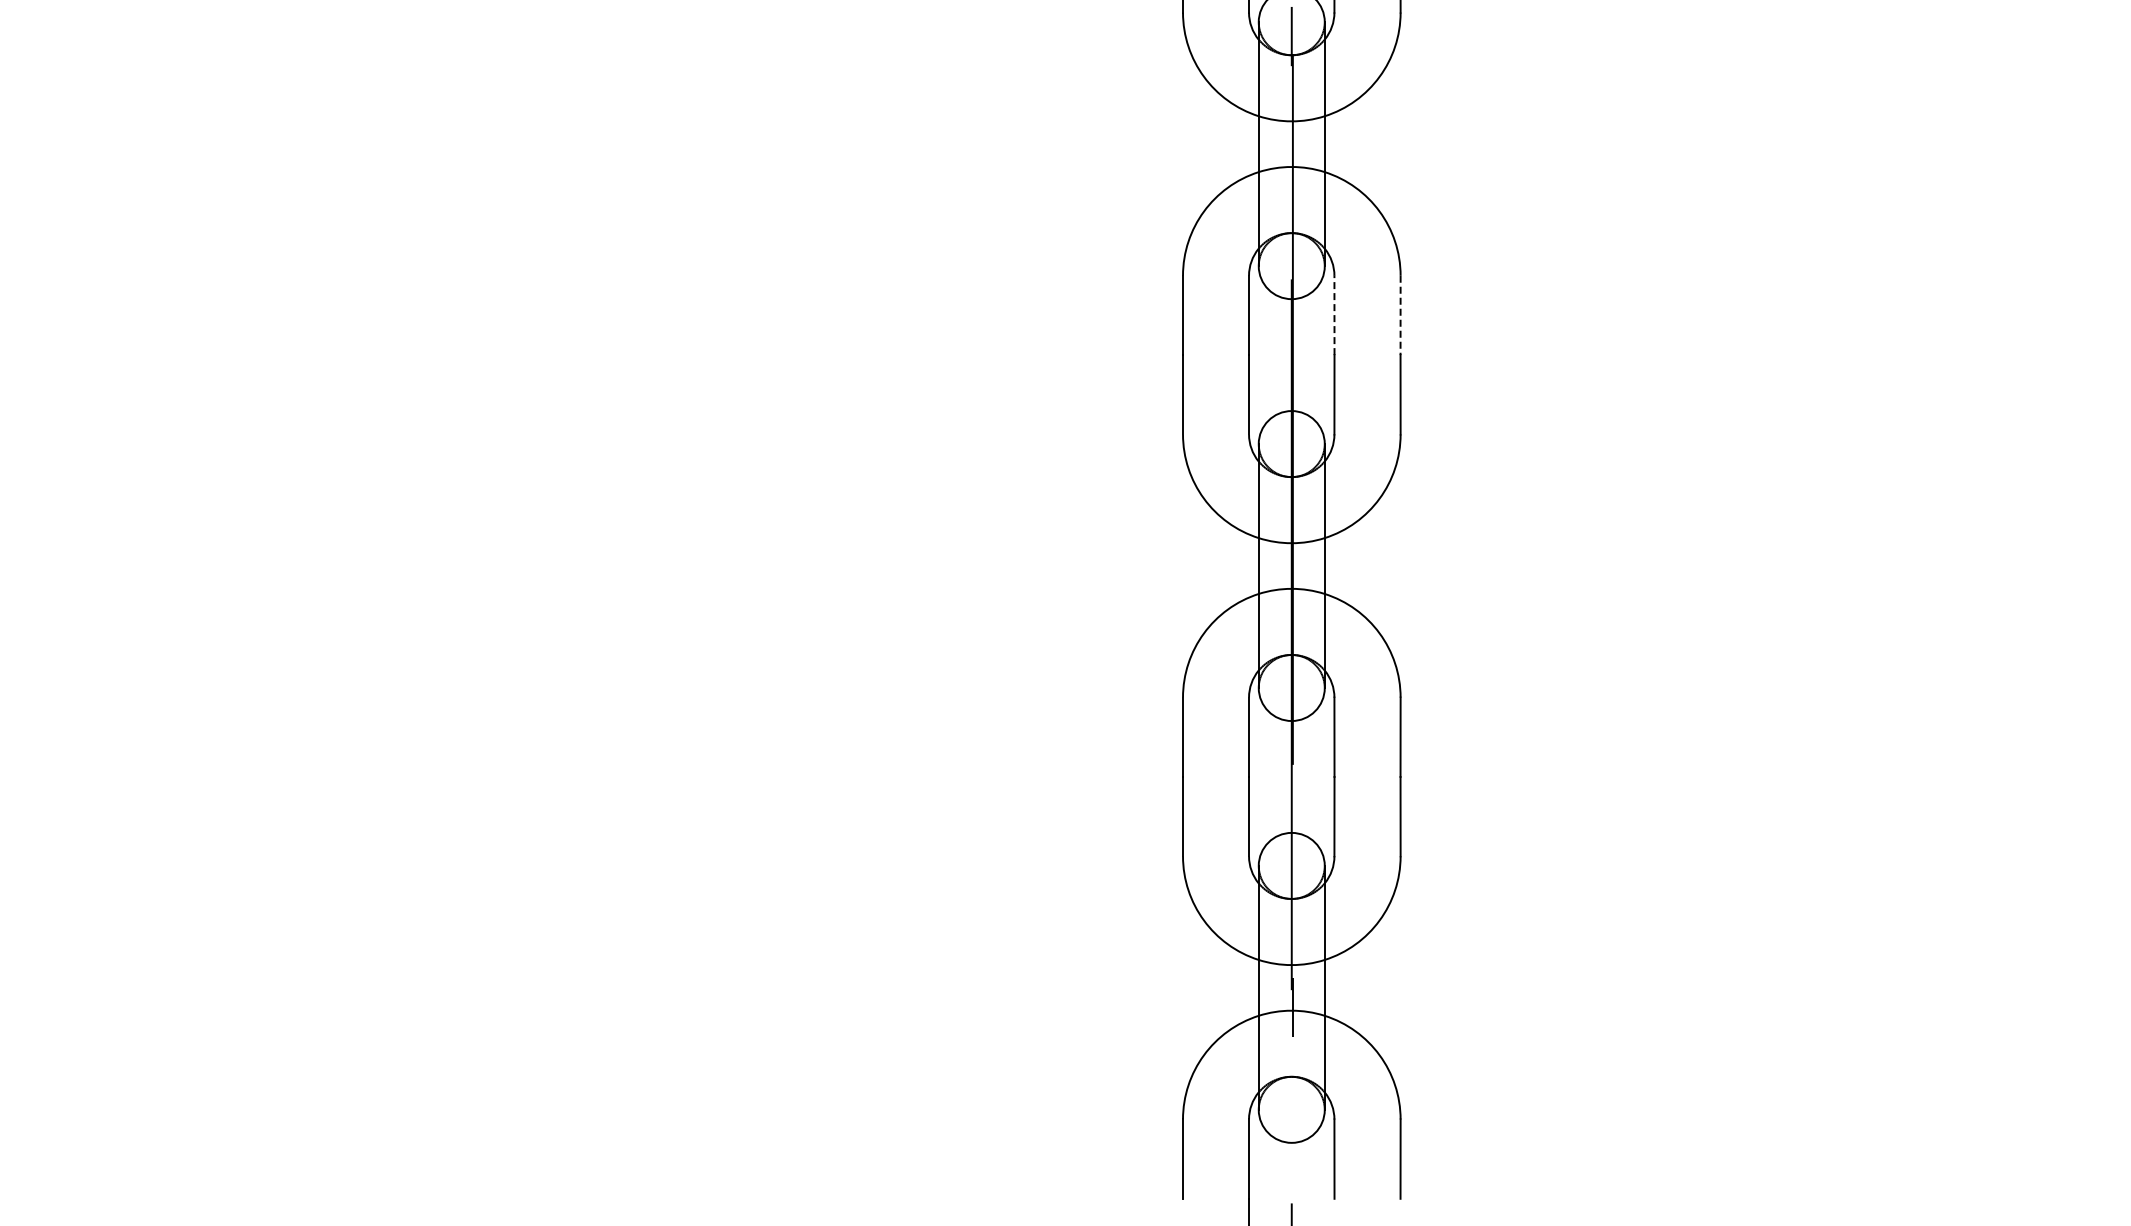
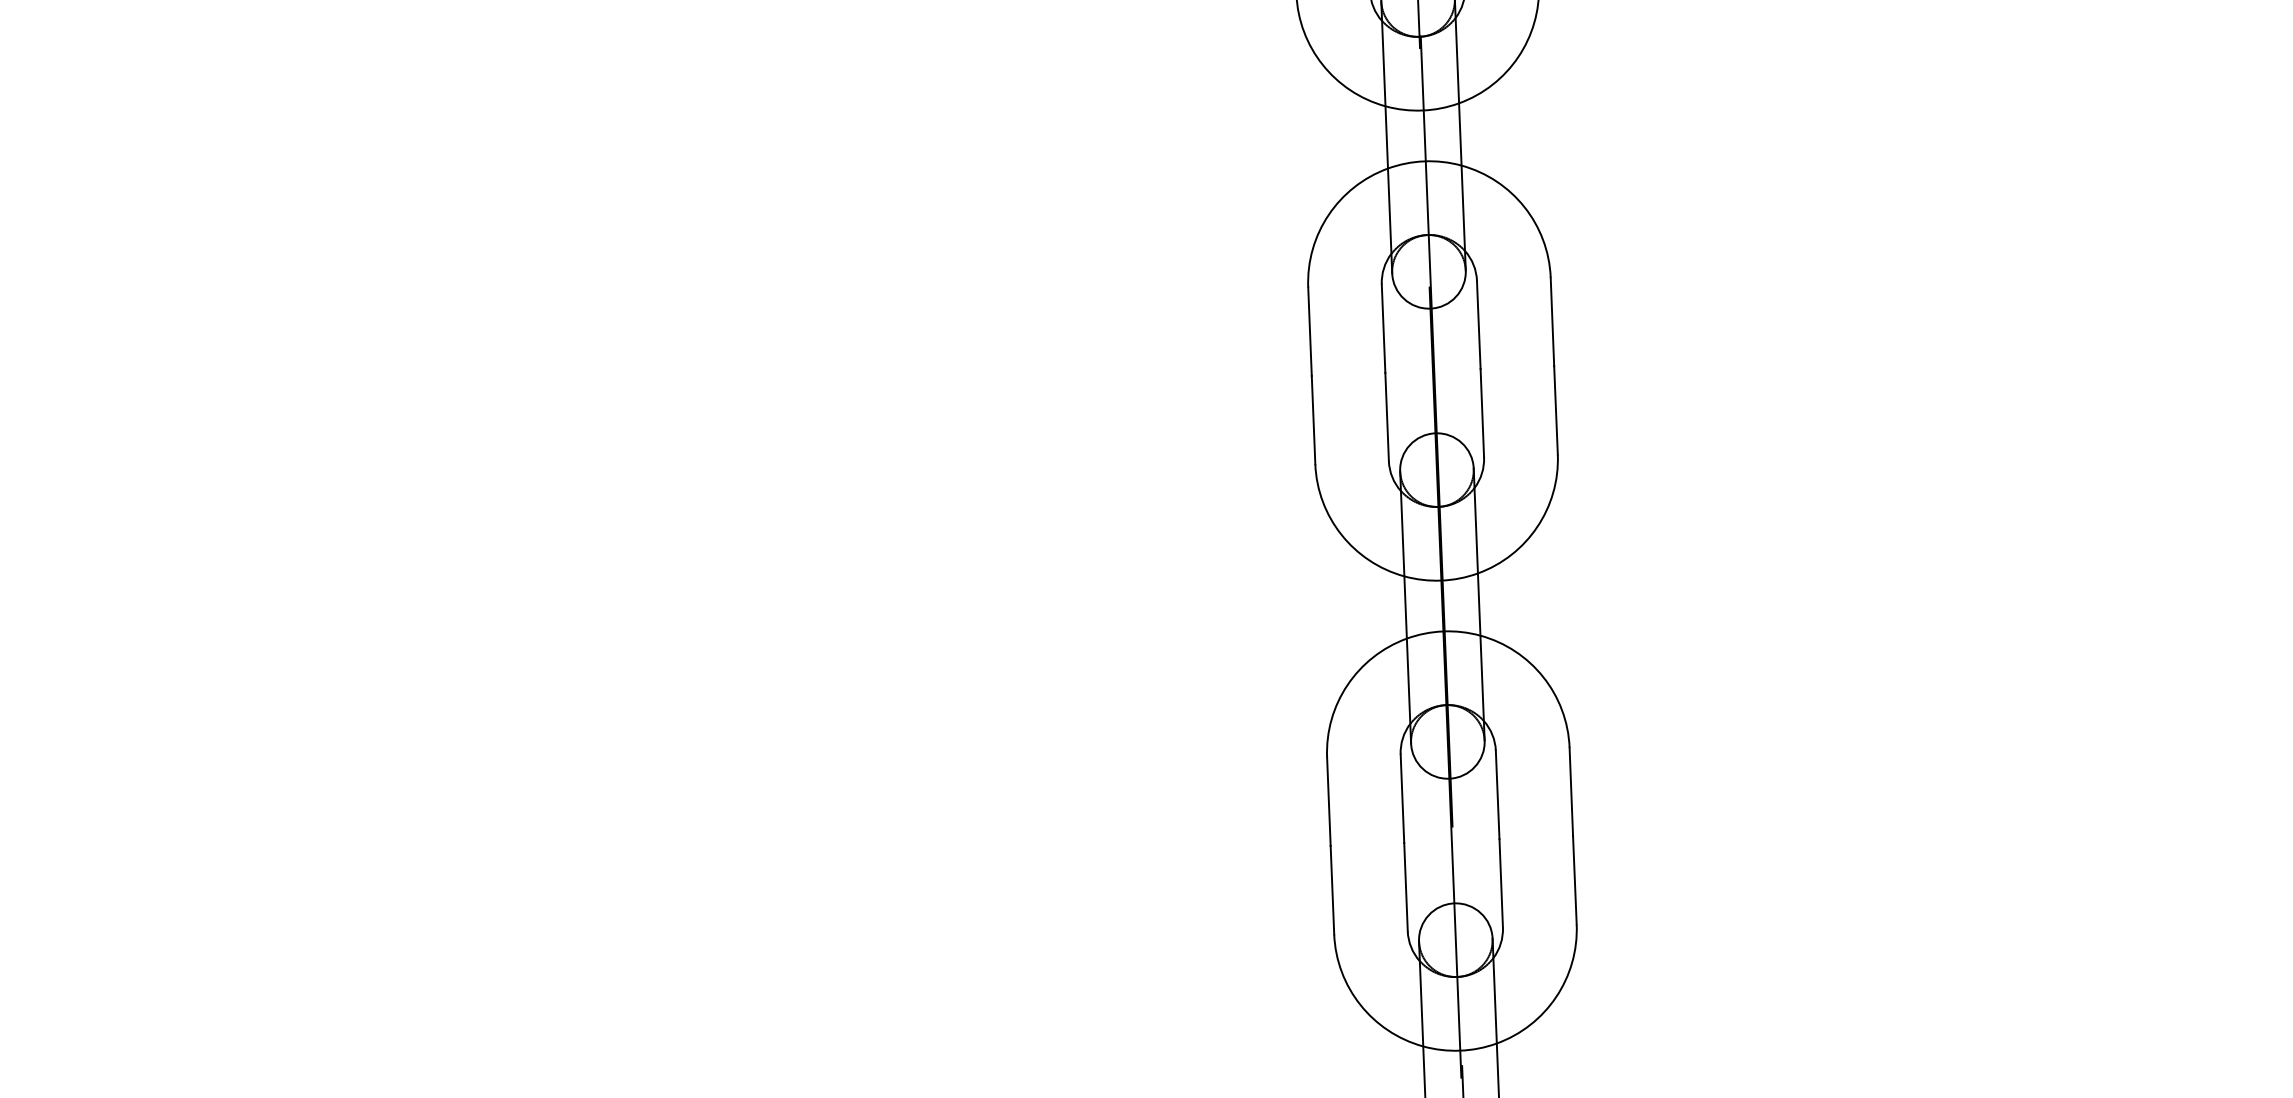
line: (1334, 315) -> (1478, 324), dashed -> solid
line: (1400, 315) -> (1552, 321), dashed -> solid

